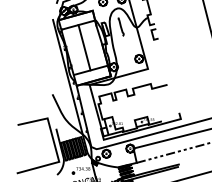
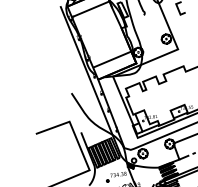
line: (84, 47) -> (101, 34), removed

